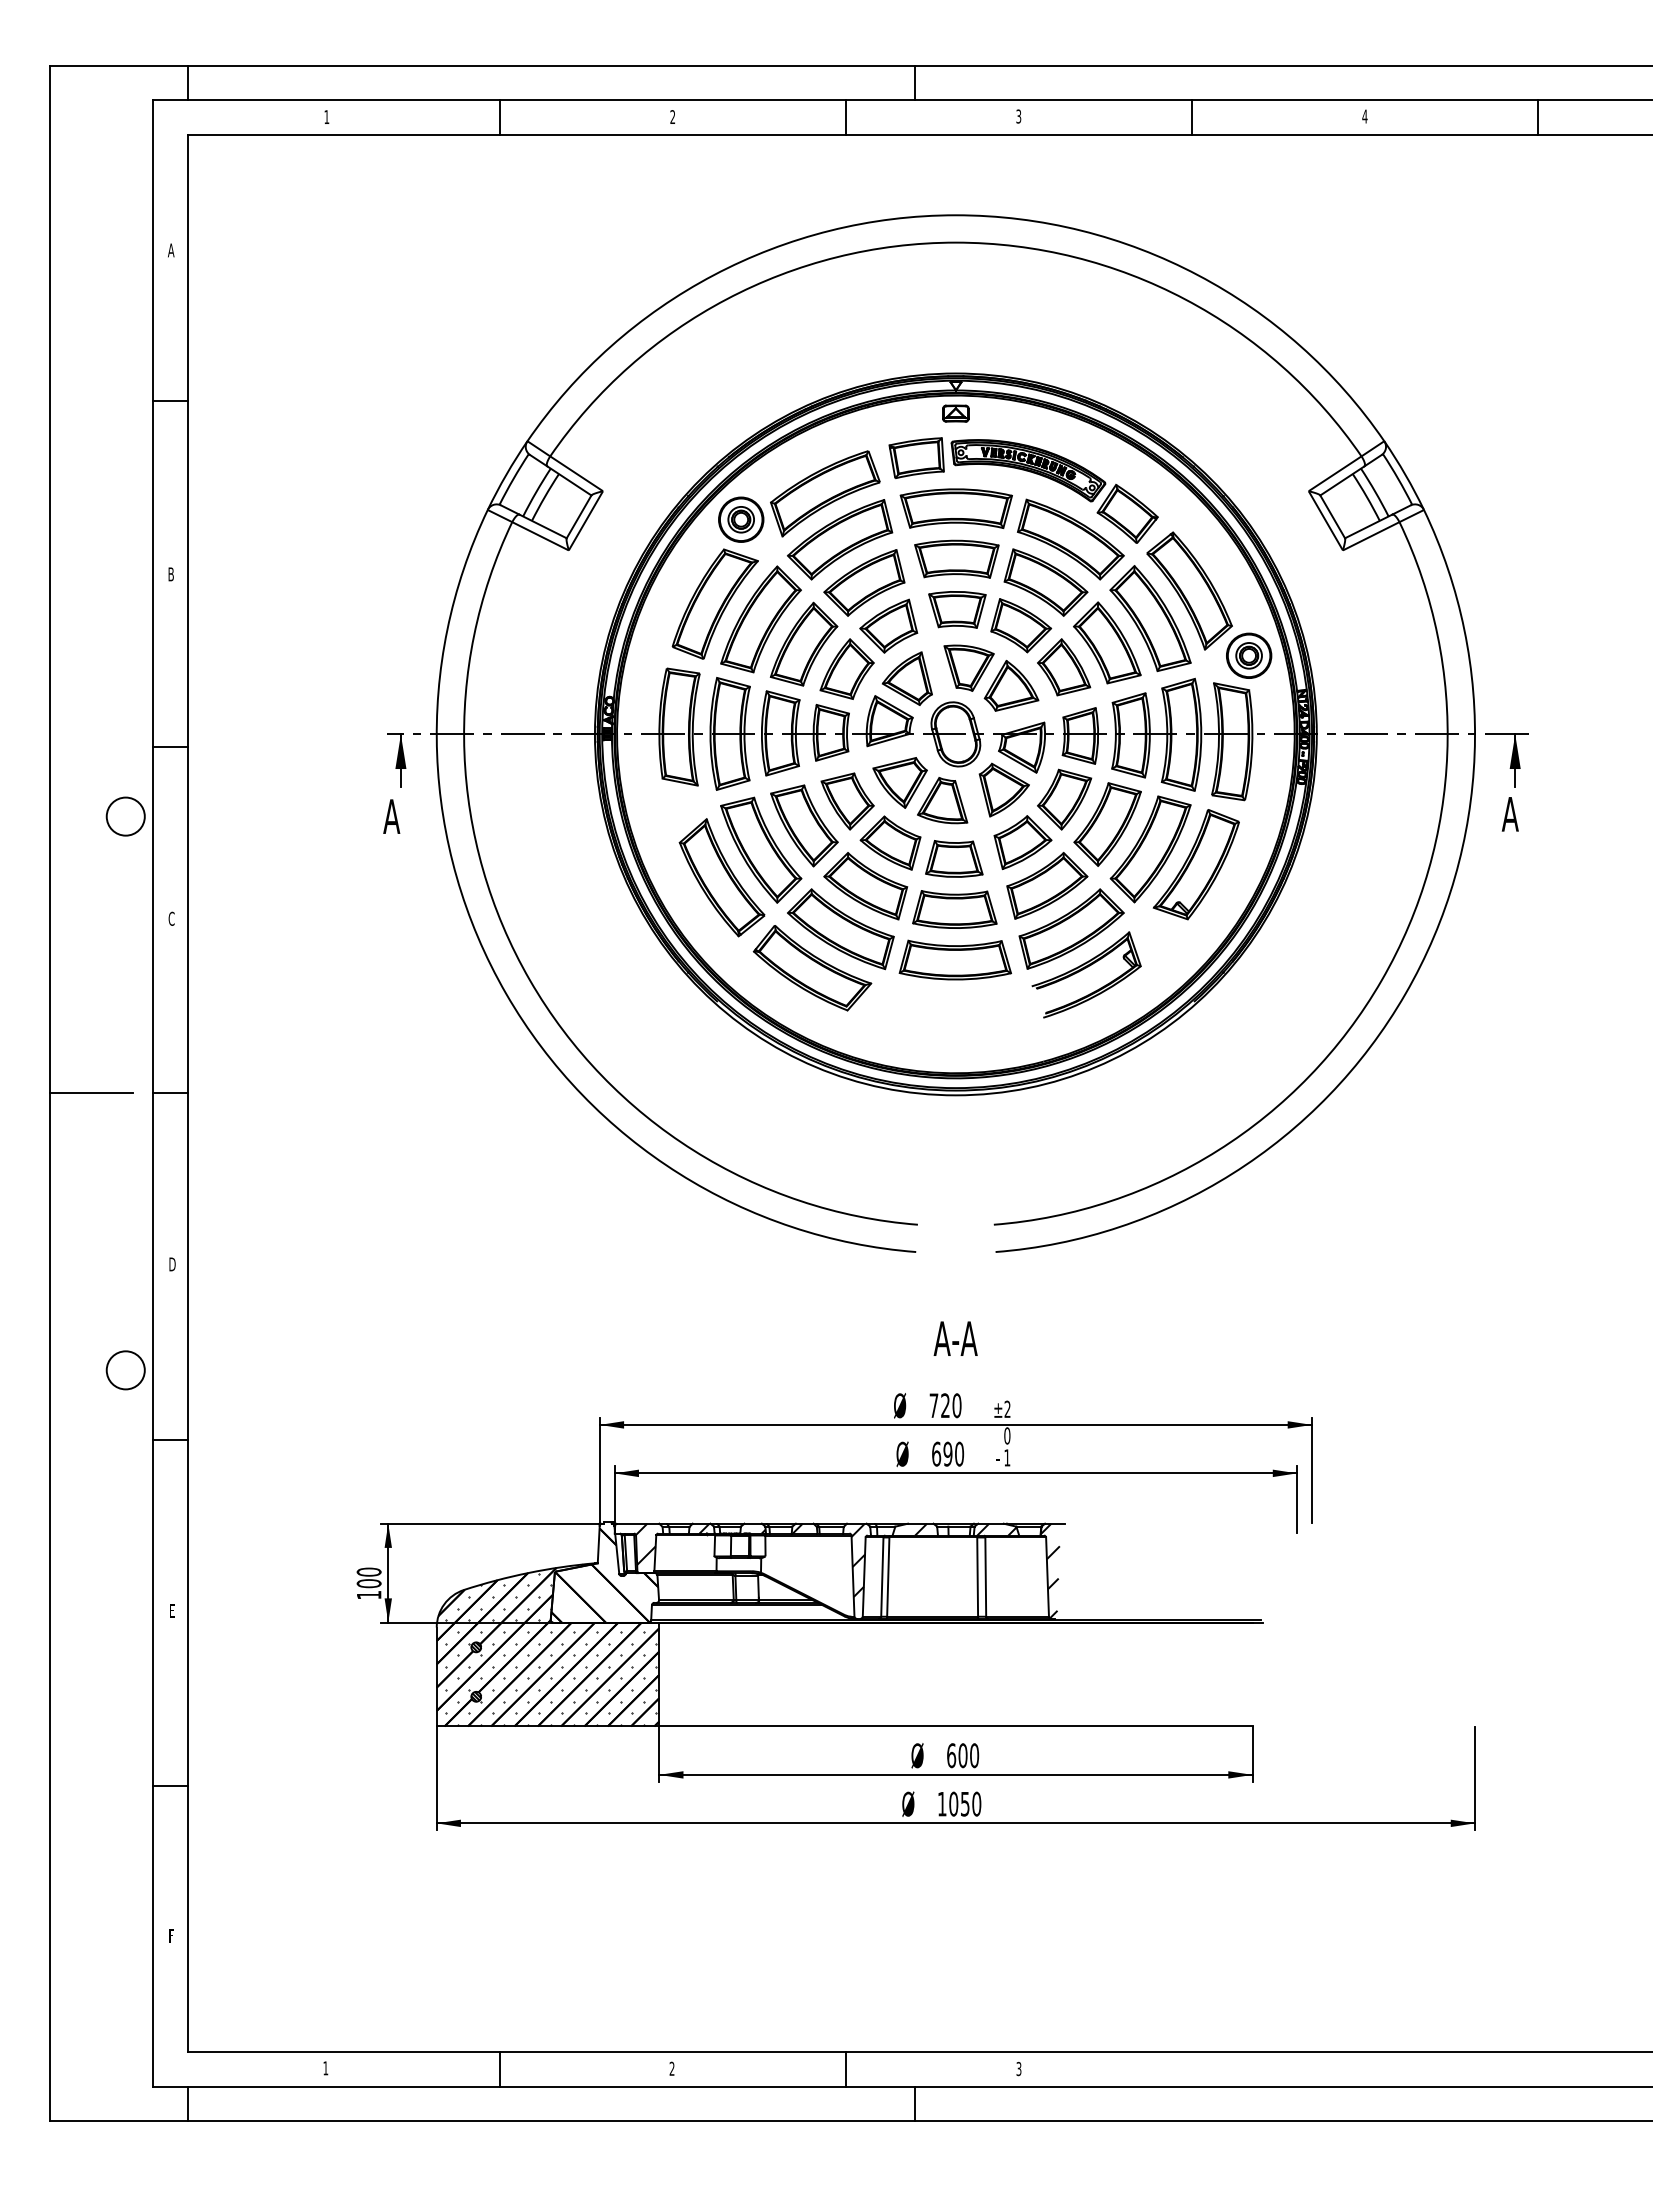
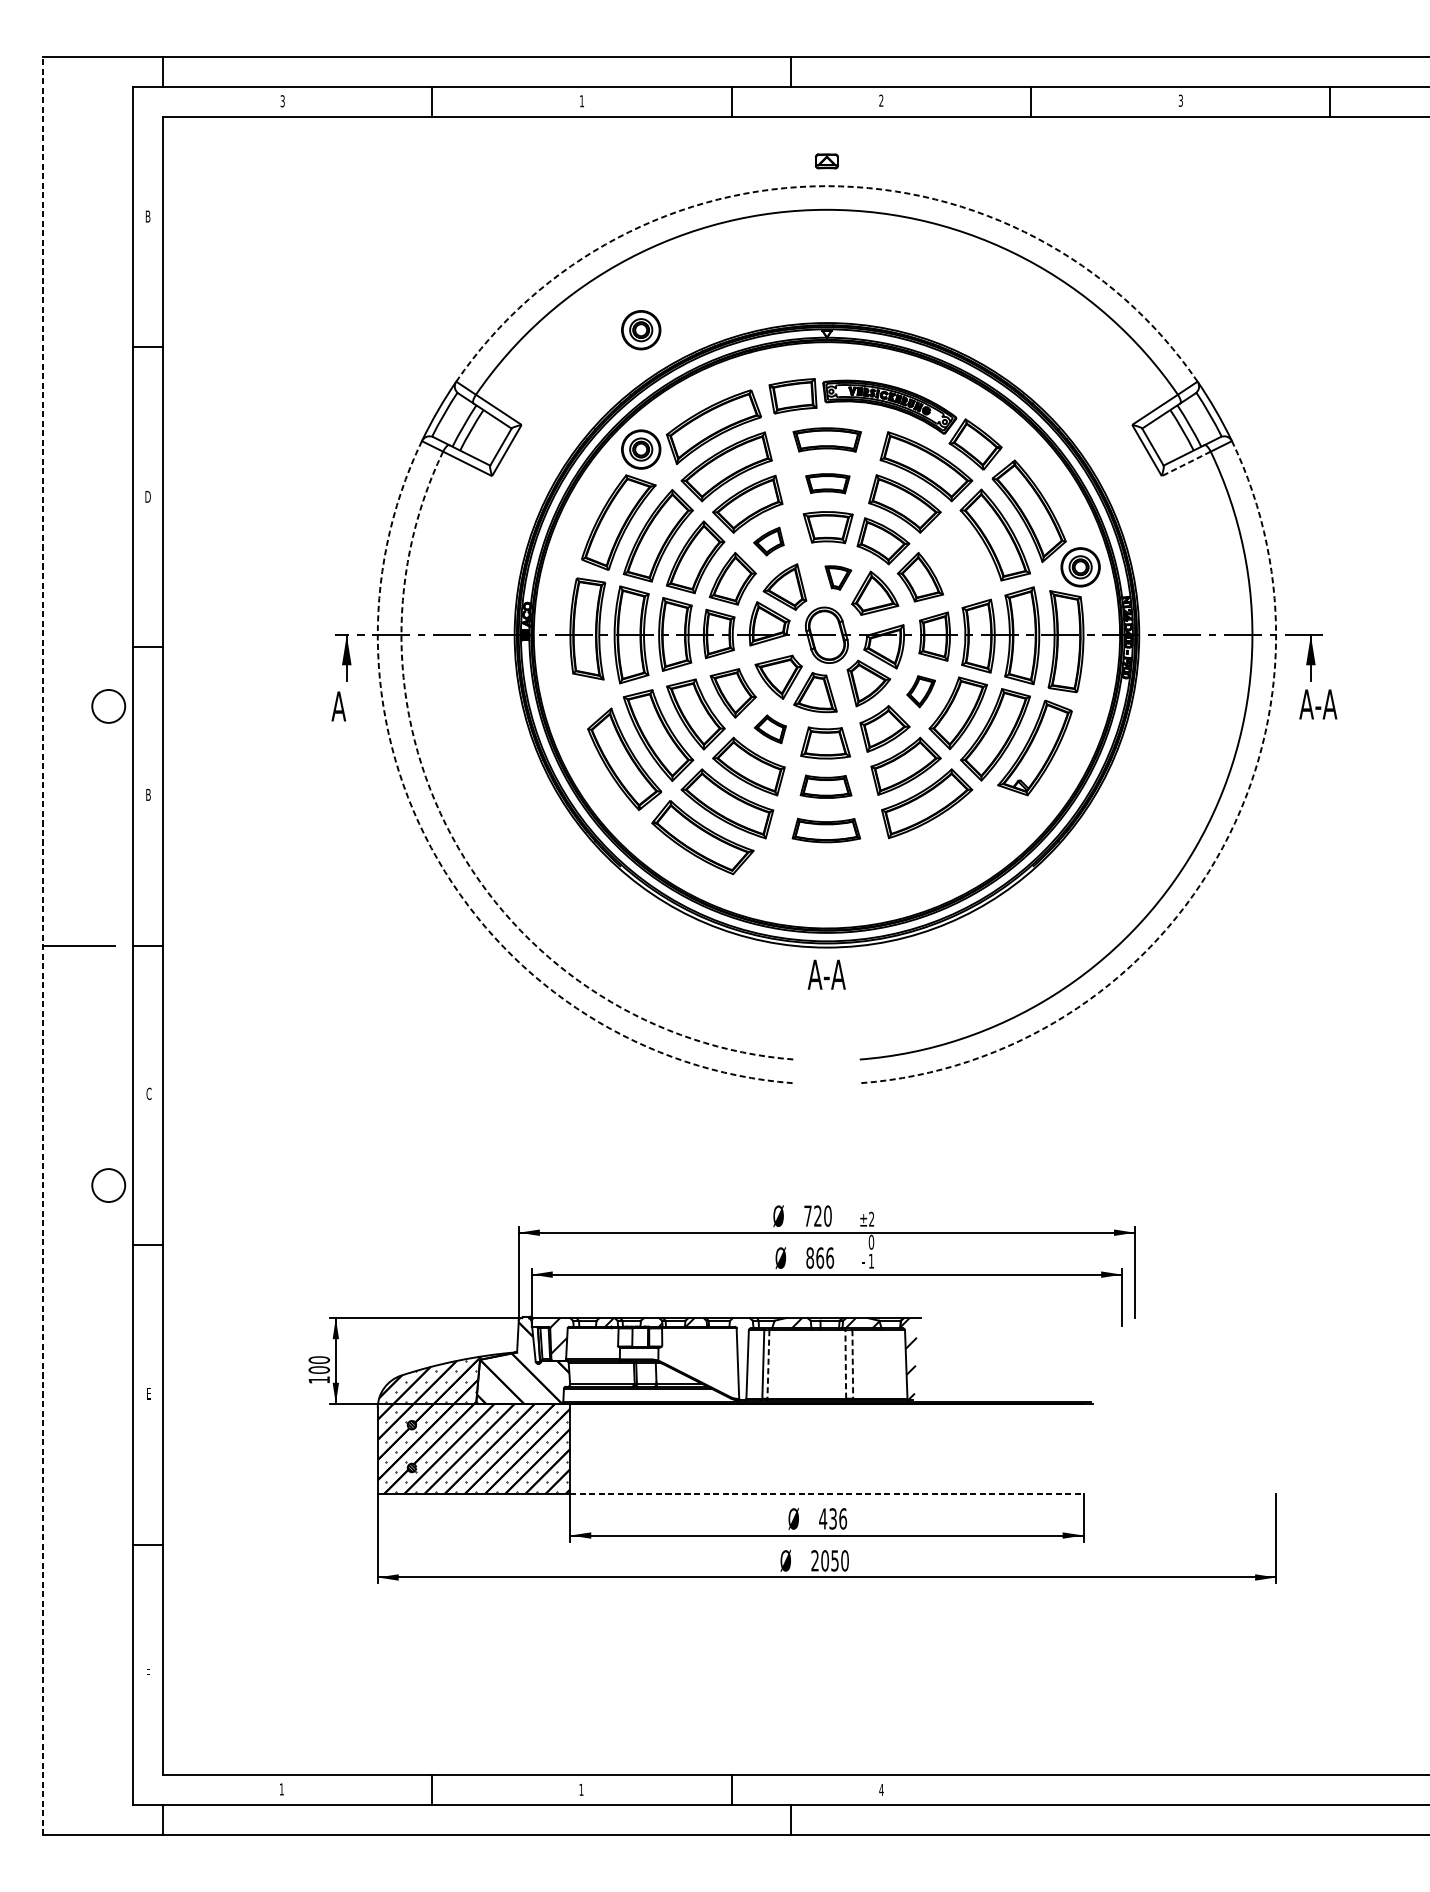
text: (672, 116) -> (581, 100), 2 -> 1
text: (1018, 116) -> (881, 100), 3 -> 2
text: (1364, 116) -> (1180, 100), 4 -> 3
text: (326, 117) -> (282, 101), 1 -> 3
arc: (955, 215) -> (826, 186), solid -> dashed
text: (171, 250) -> (148, 216), A -> B
part: (741, 381) -> (641, 329), added
part: (955, 413) -> (826, 161), moved
part: (955, 508) -> (826, 439), size x0.7
line: (1370, 536) -> (1185, 464), solid -> dashed
part: (956, 558) -> (827, 483), size x0.6
text: (171, 574) -> (148, 496), B -> D
part: (888, 625) -> (768, 541), size x0.6
part: (1107, 642) -> (958, 555), removed
part: (968, 667) -> (837, 577), size x0.6
part: (1064, 799) -> (920, 691), size x0.6
text: (1532, 814) -> (1325, 704), A -> A-A
part: (890, 842) -> (770, 728), size x0.6
part: (954, 909) -> (825, 786), size x0.7
text: (171, 918) -> (148, 794), C -> B
part: (954, 959) -> (825, 830), size x0.7
part: (1086, 974) -> (939, 843), removed
arc: (529, 980) -> (458, 848), solid -> dashed
arc: (506, 993) -> (438, 859), solid -> dashed
arc: (1405, 993) -> (1215, 859), solid -> dashed
line: (49, 1093) -> (42, 946), solid -> dashed
text: (172, 1264) -> (149, 1093), D -> C
text: (955, 1338) -> (826, 974), moved
text: (948, 1453) -> (820, 1257), 690 -> 866
hatch: (858, 1560) -> (742, 1350), removed
line: (888, 1577) -> (768, 1364), solid -> dashed
line: (977, 1577) -> (845, 1364), solid -> dashed
line: (985, 1577) -> (852, 1364), solid -> dashed
line: (955, 1726) -> (826, 1493), solid -> dashed
text: (962, 1755) -> (832, 1518), 600 -> 436
text: (941, 1803) -> (814, 1560), 1050 -> 2050
text: (671, 2068) -> (580, 1789), 2 -> 1
text: (1018, 2068) -> (881, 1789), 3 -> 4

